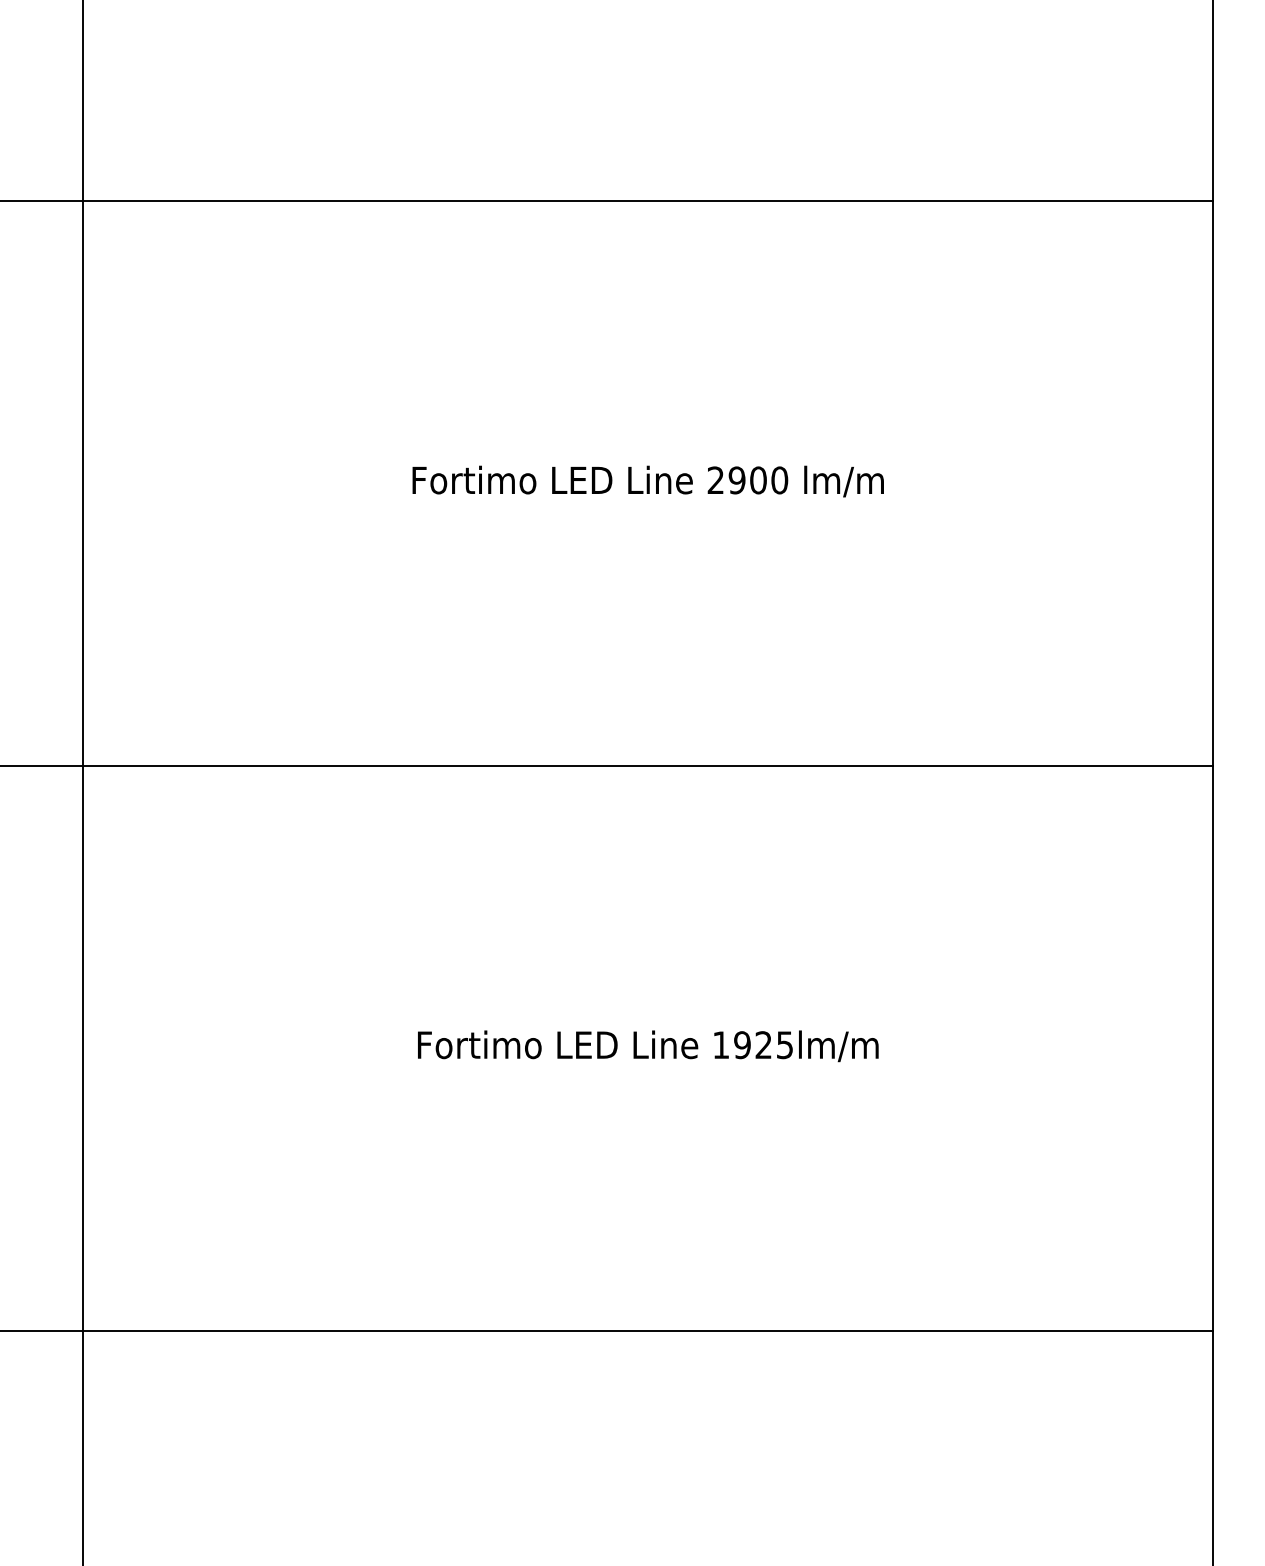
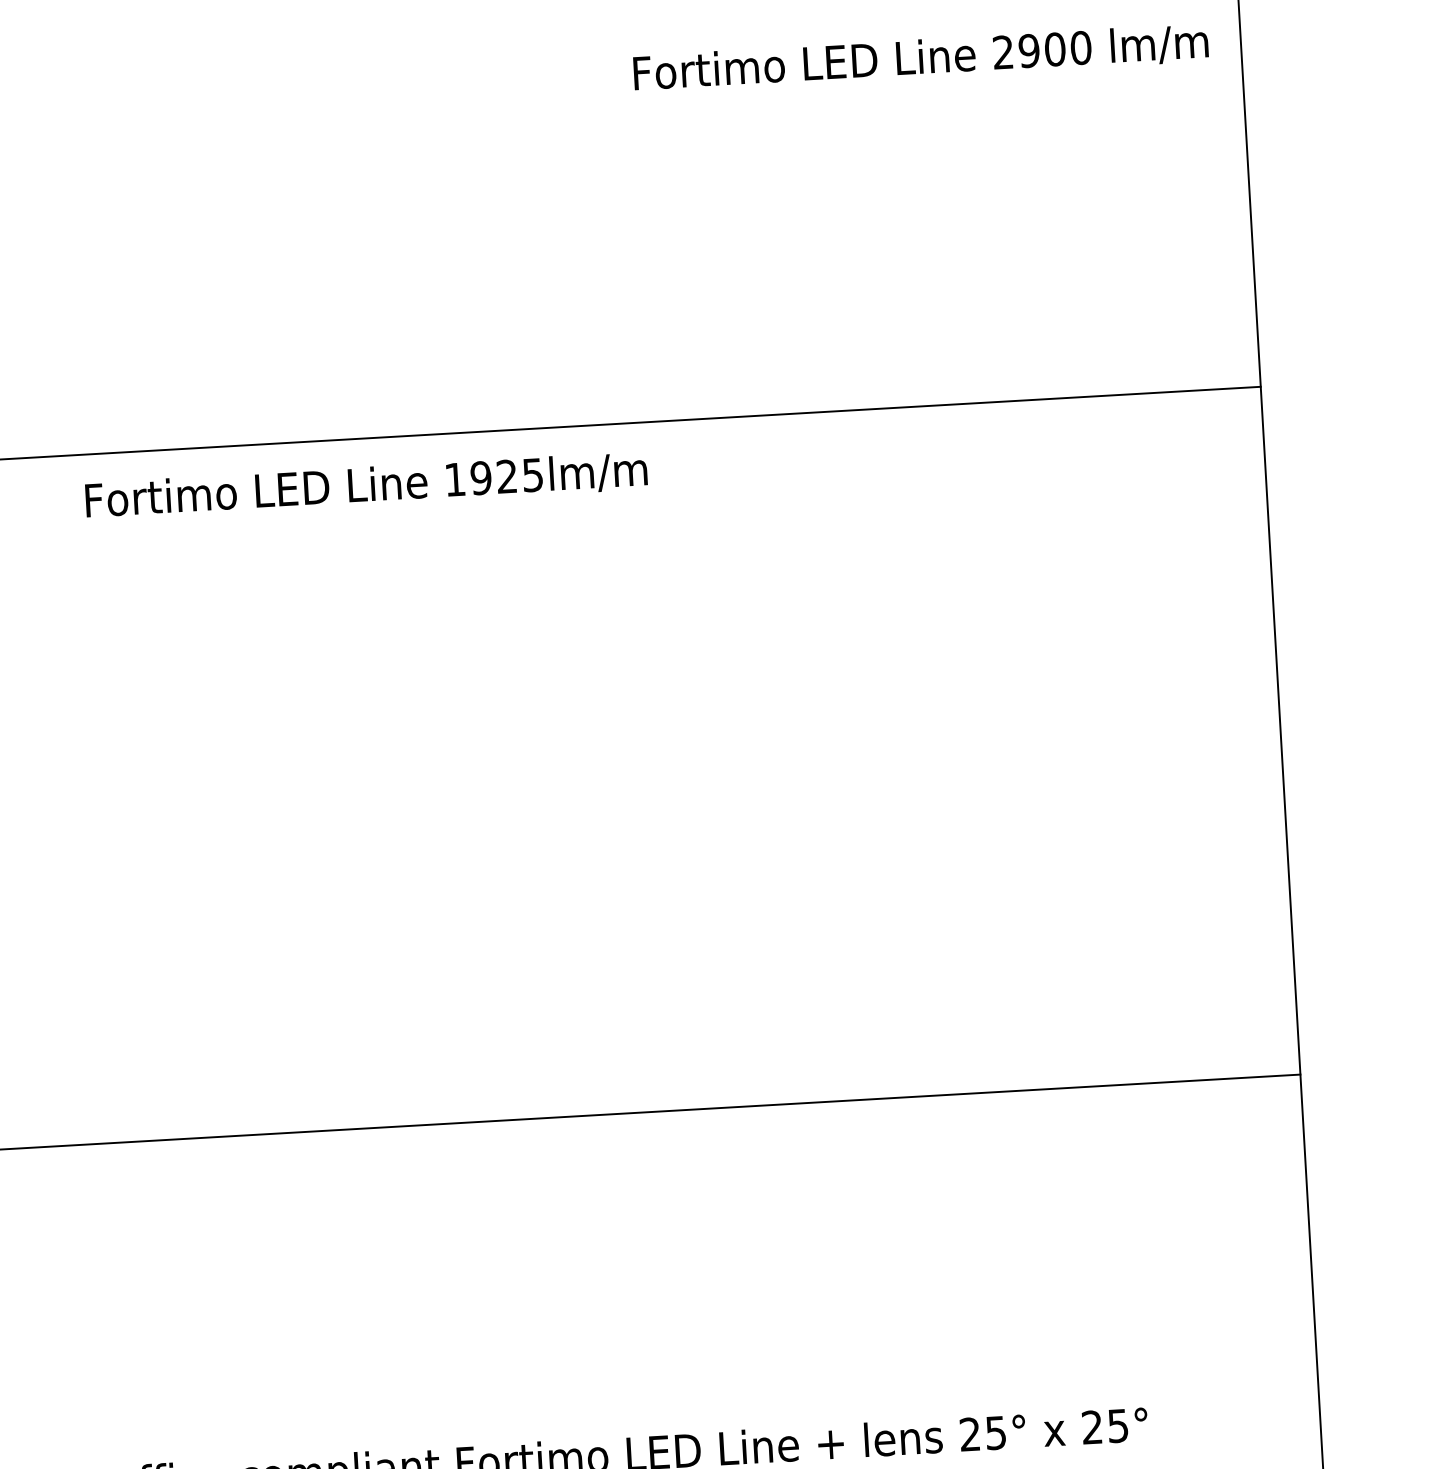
text: (647, 481) -> (920, 58), moved
text: (648, 1046) -> (366, 486), moved

